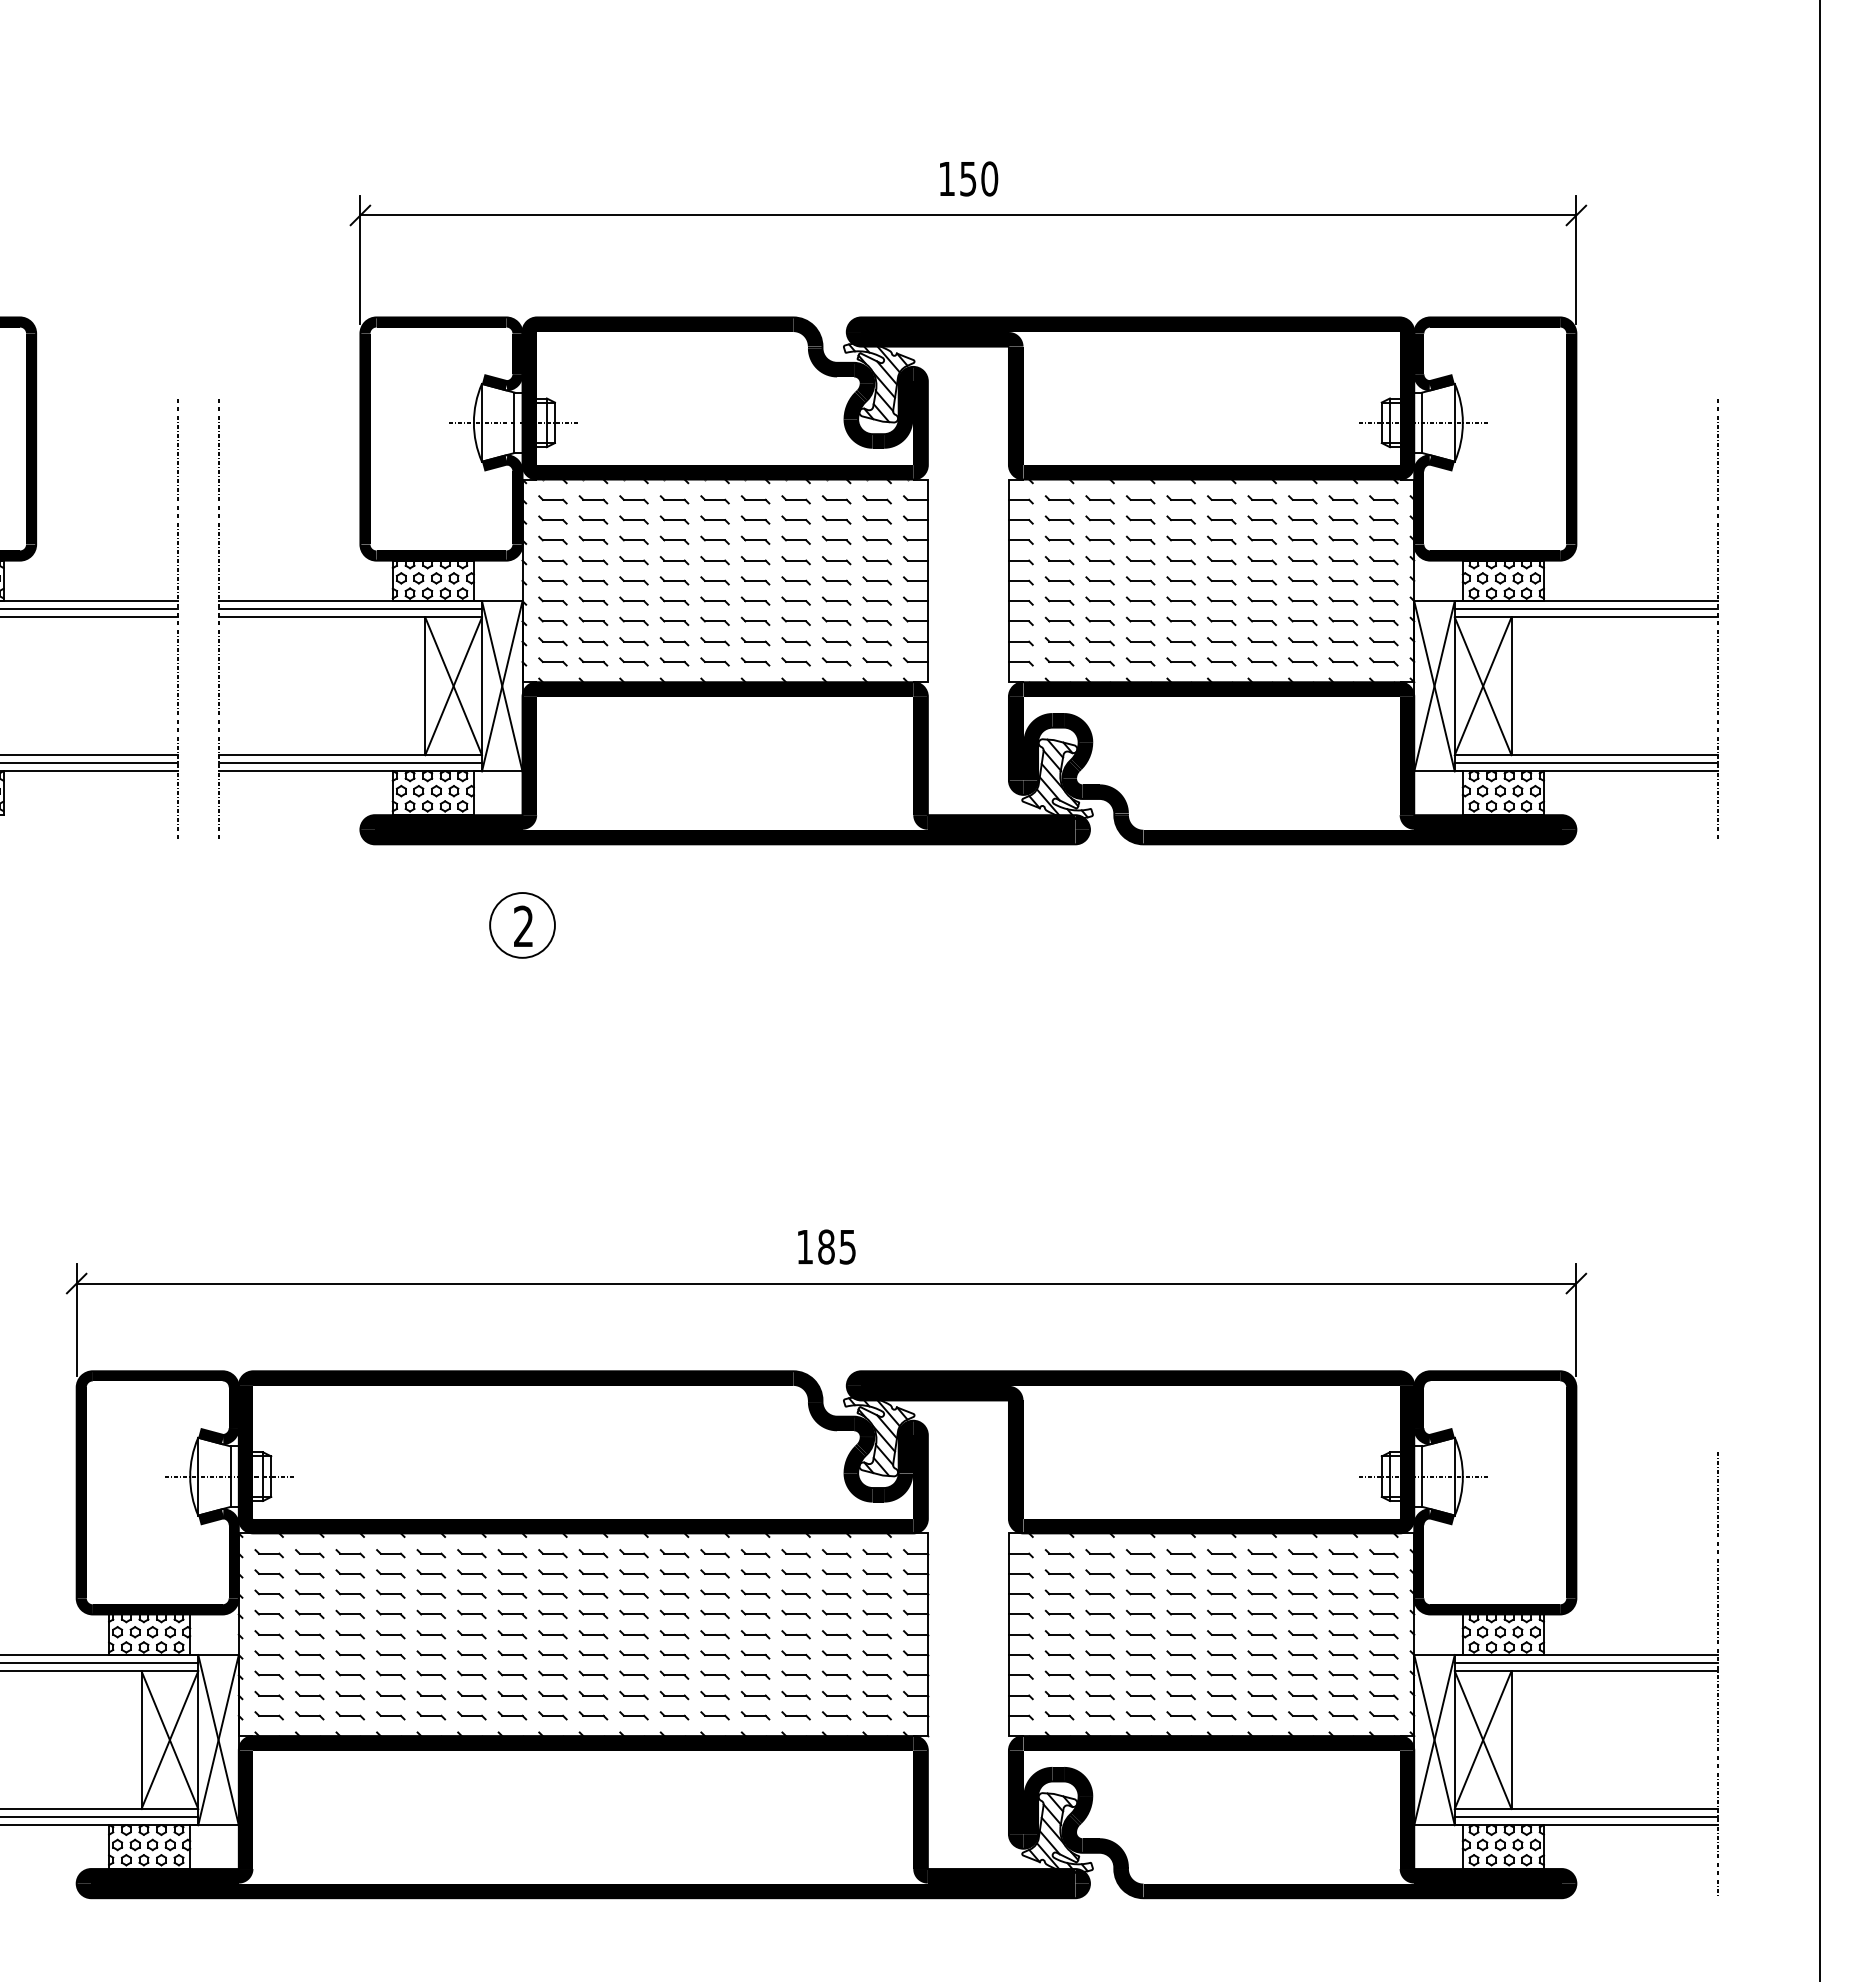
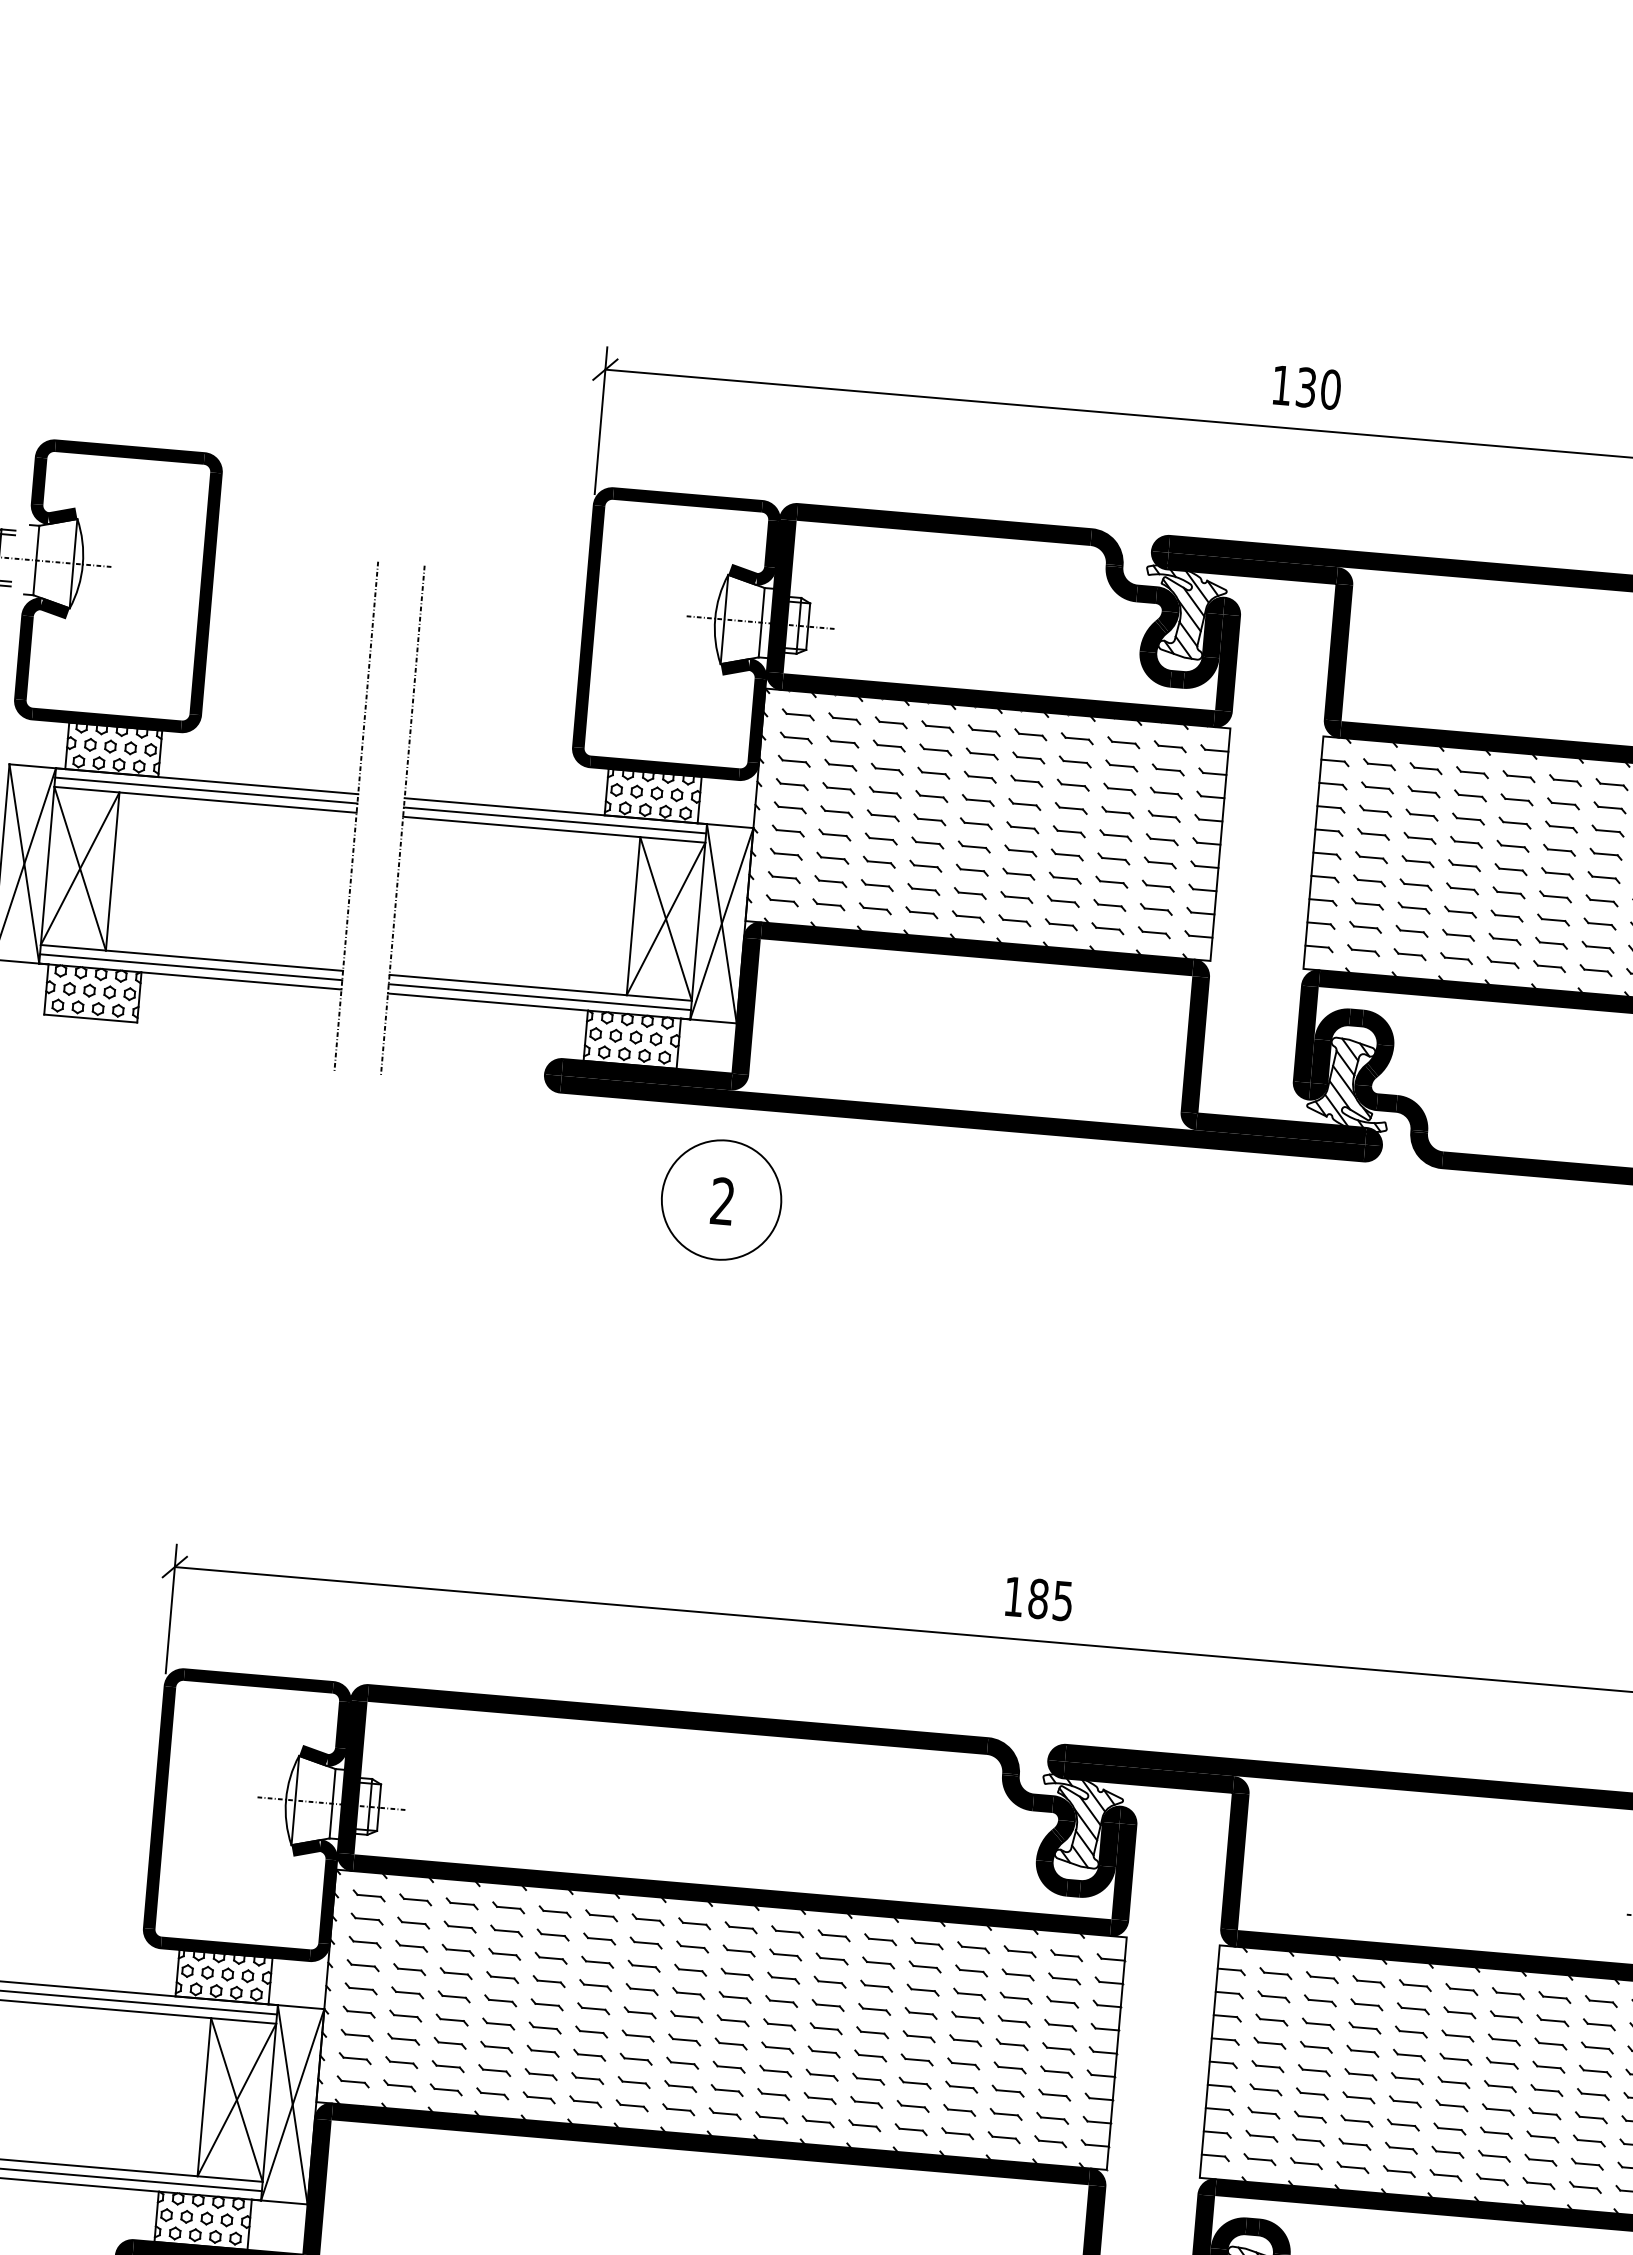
text: (968, 178) -> (1306, 387), 150 -> 130
circle: (522, 925) -> (721, 1200), size x1.6

